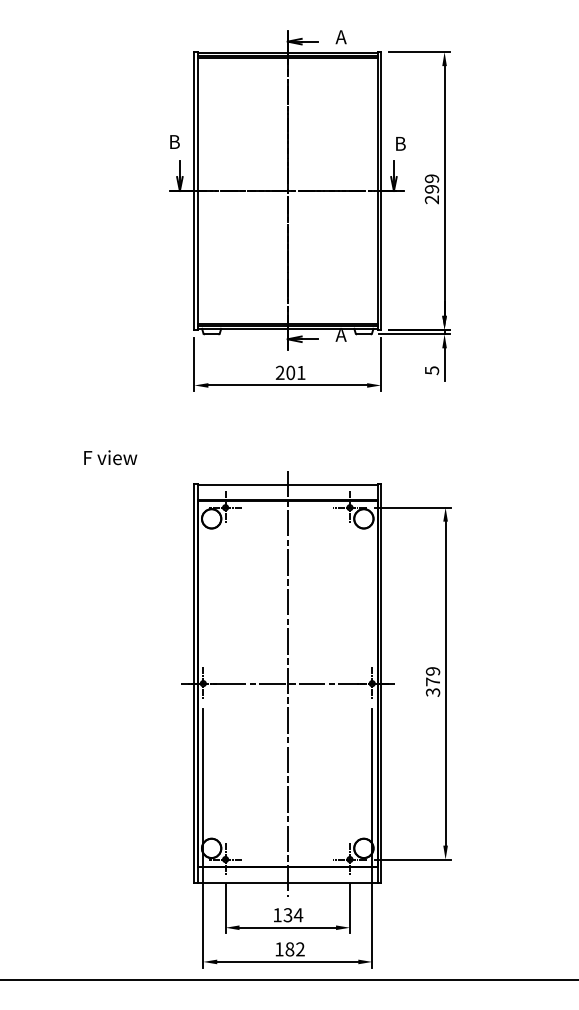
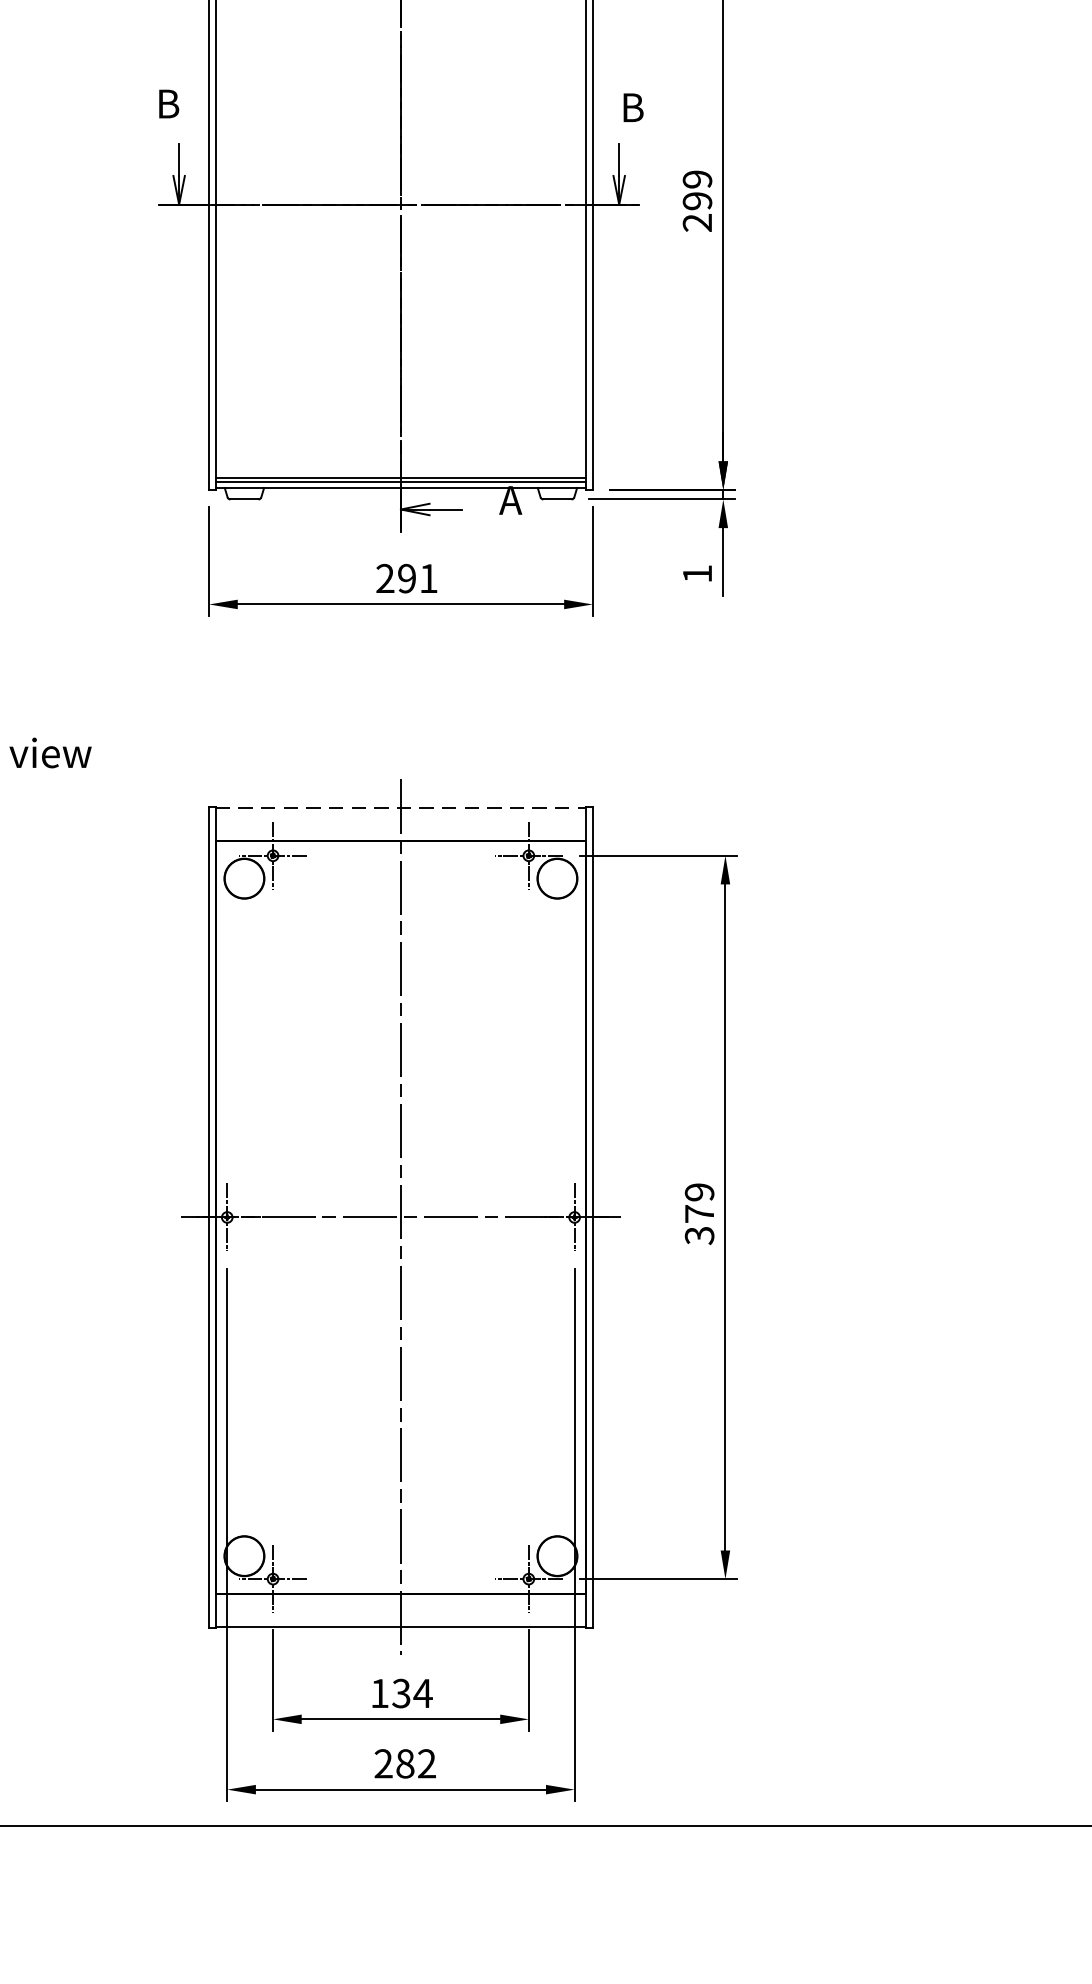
text: (432, 370) -> (698, 573), 5 -> 1
text: (290, 372) -> (406, 577), 201 -> 291
line: (288, 484) -> (402, 808), solid -> dashed
text: (279, 949) -> (383, 1764), 182 -> 282

